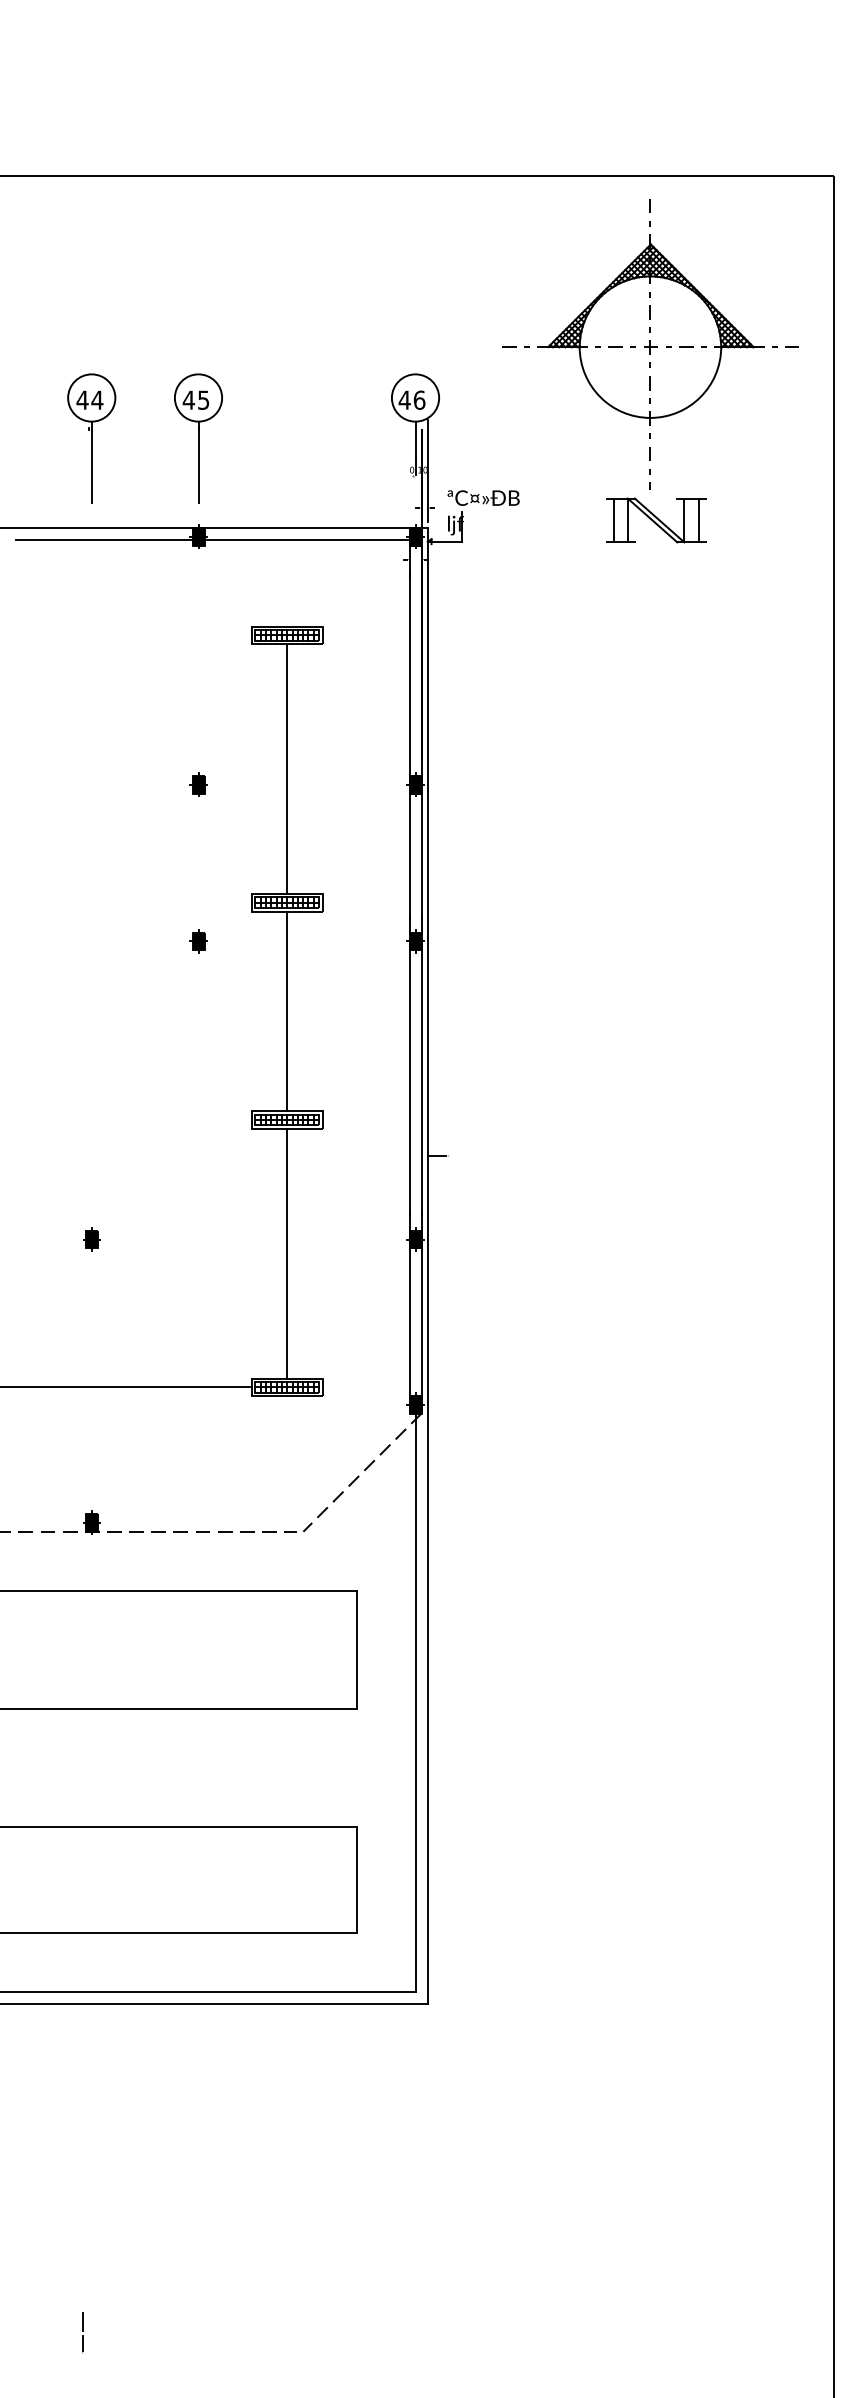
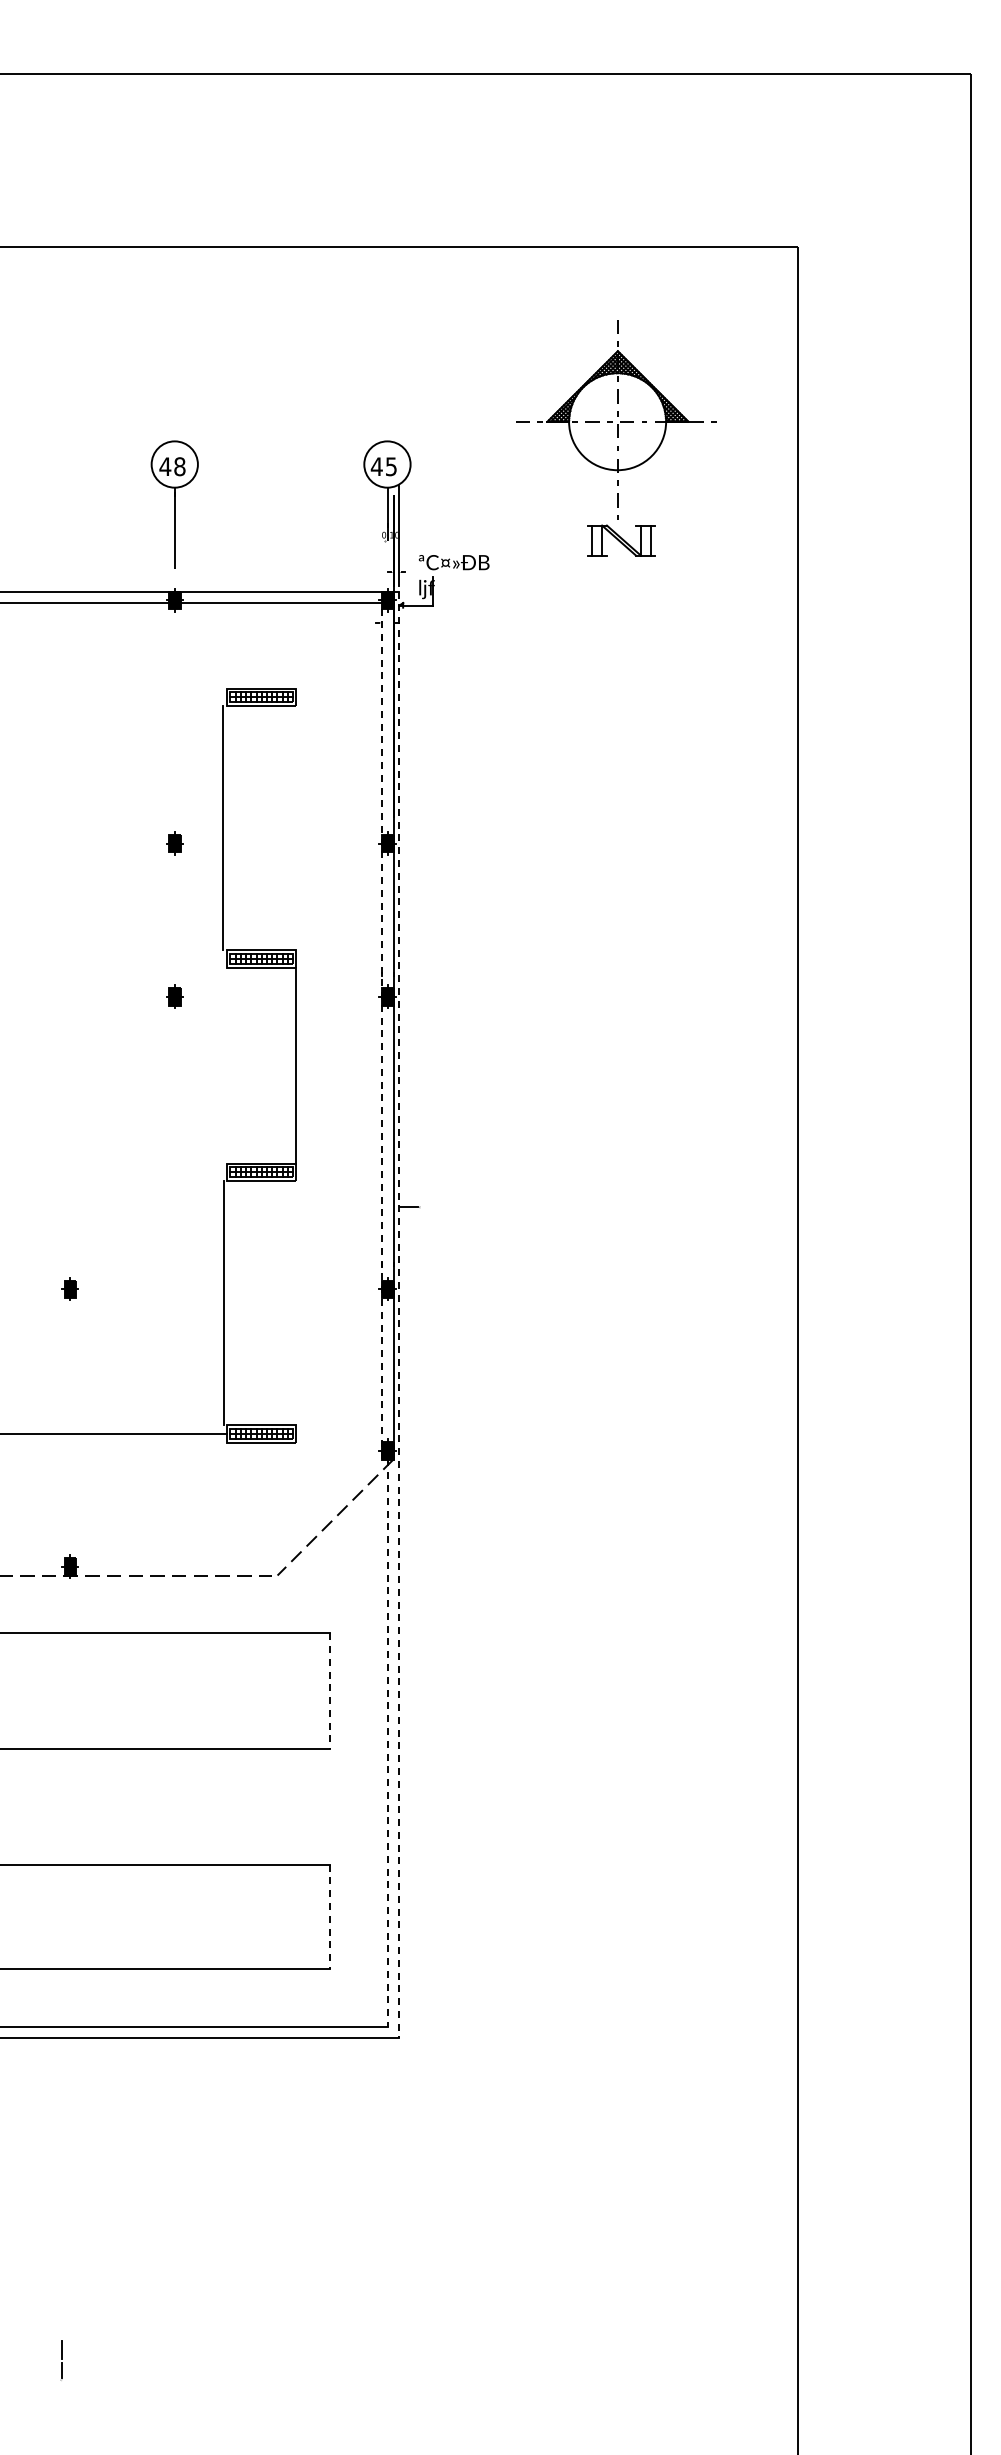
part: (650, 370) -> (617, 437), size x0.7
text: (203, 400) -> (179, 466), 45 -> 48
text: (419, 400) -> (391, 466), 46 -> 45
part: (92, 438) -> (70, 504), removed
line: (286, 768) -> (222, 827), moved
line: (409, 975) -> (381, 1030), solid -> dashed
line: (286, 1011) -> (295, 1065), moved
line: (286, 1253) -> (223, 1302), moved
line: (427, 1266) -> (399, 1315), solid -> dashed
line: (356, 1650) -> (329, 1691), solid -> dashed
line: (415, 1703) -> (387, 1743), solid -> dashed
line: (356, 1880) -> (329, 1917), solid -> dashed

